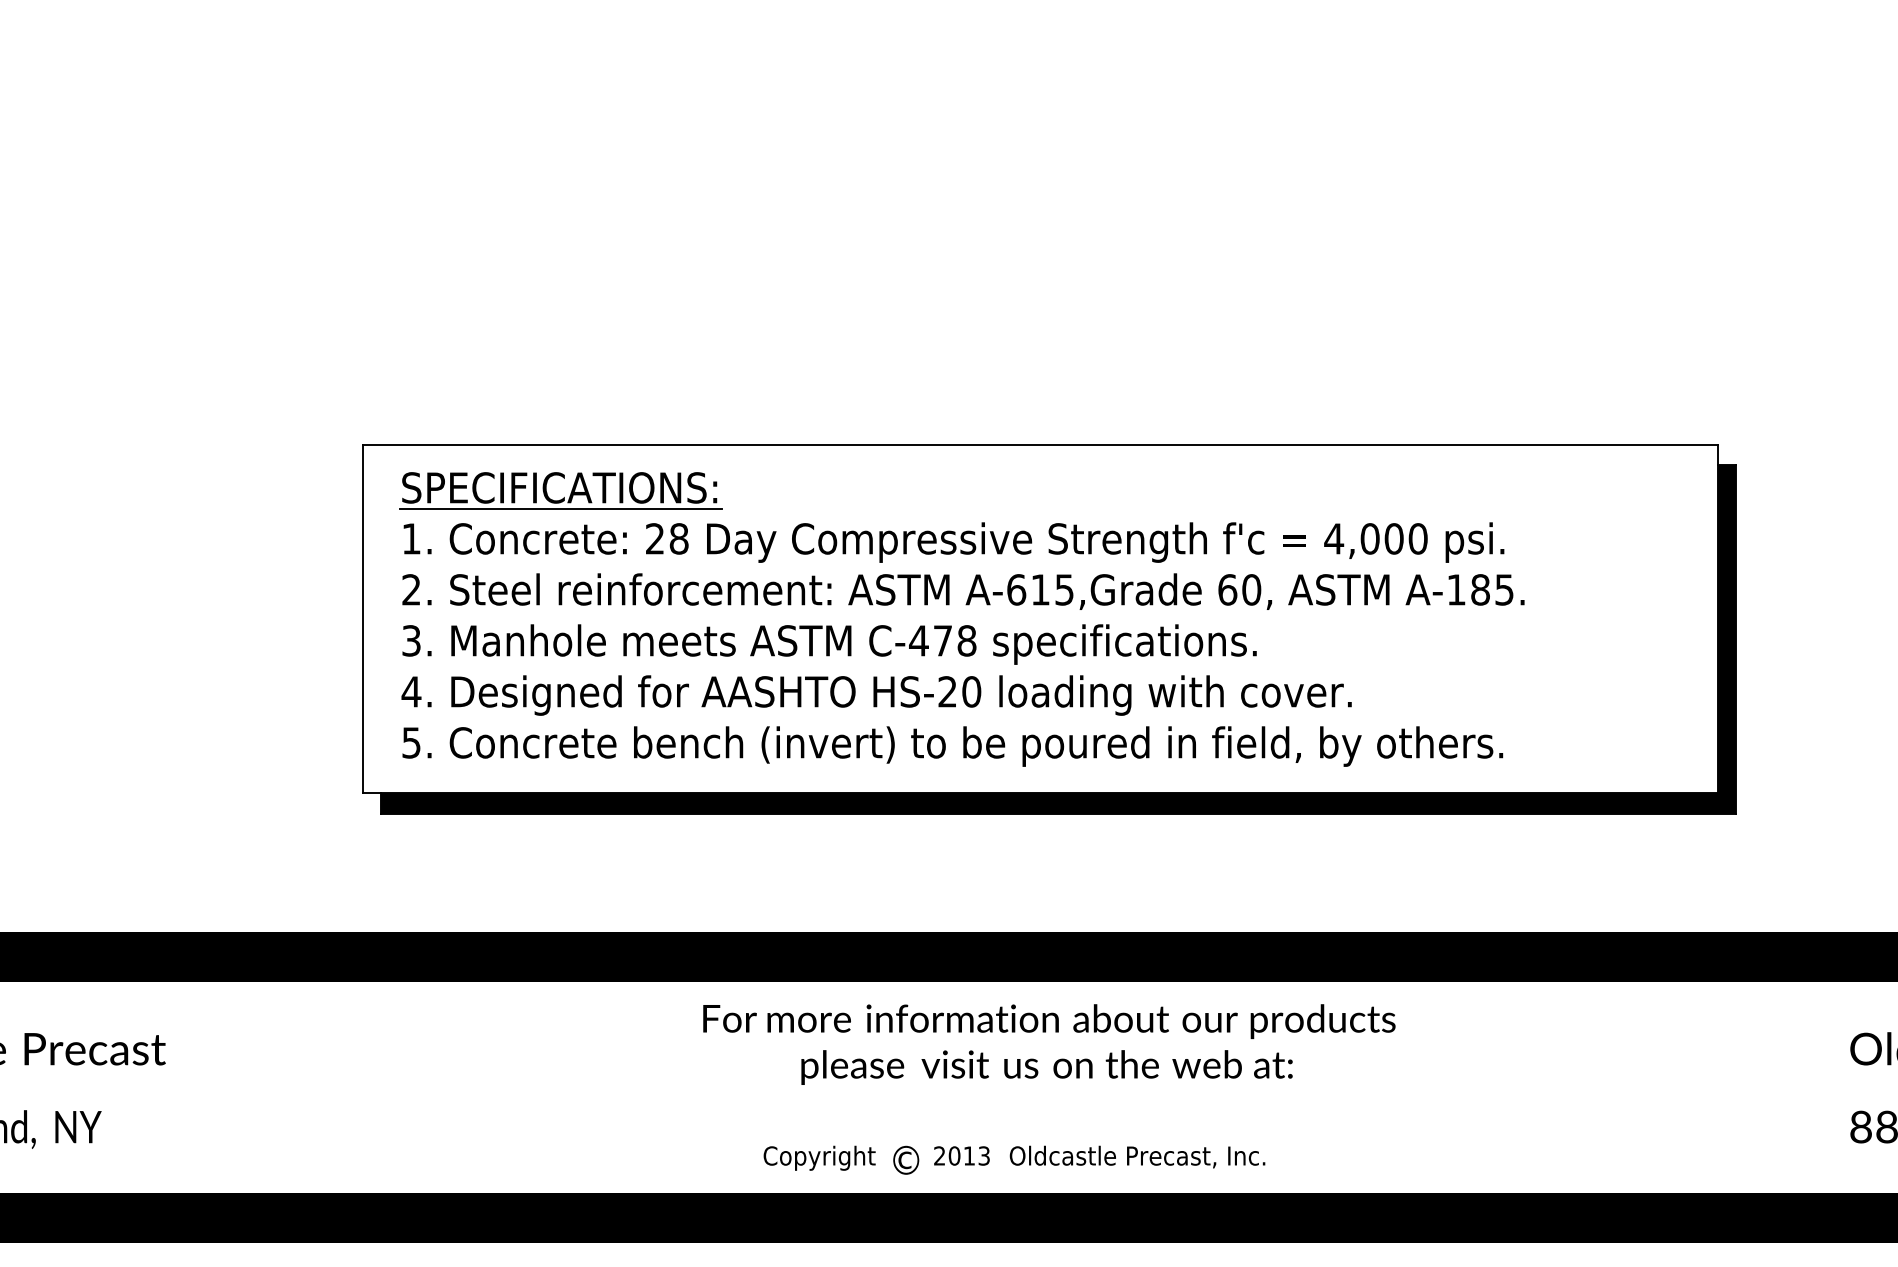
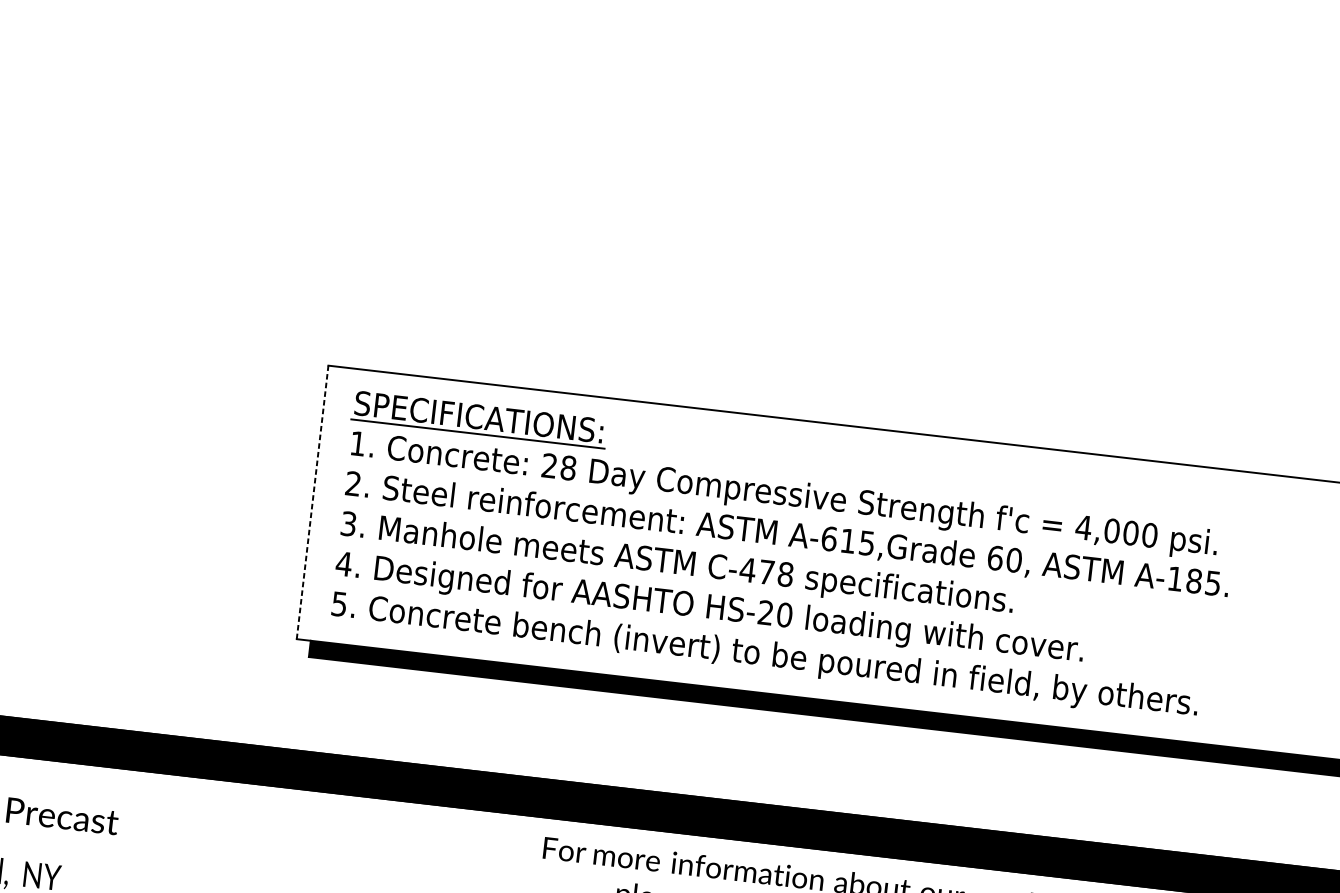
line: (363, 619) -> (312, 502), solid -> dashed

